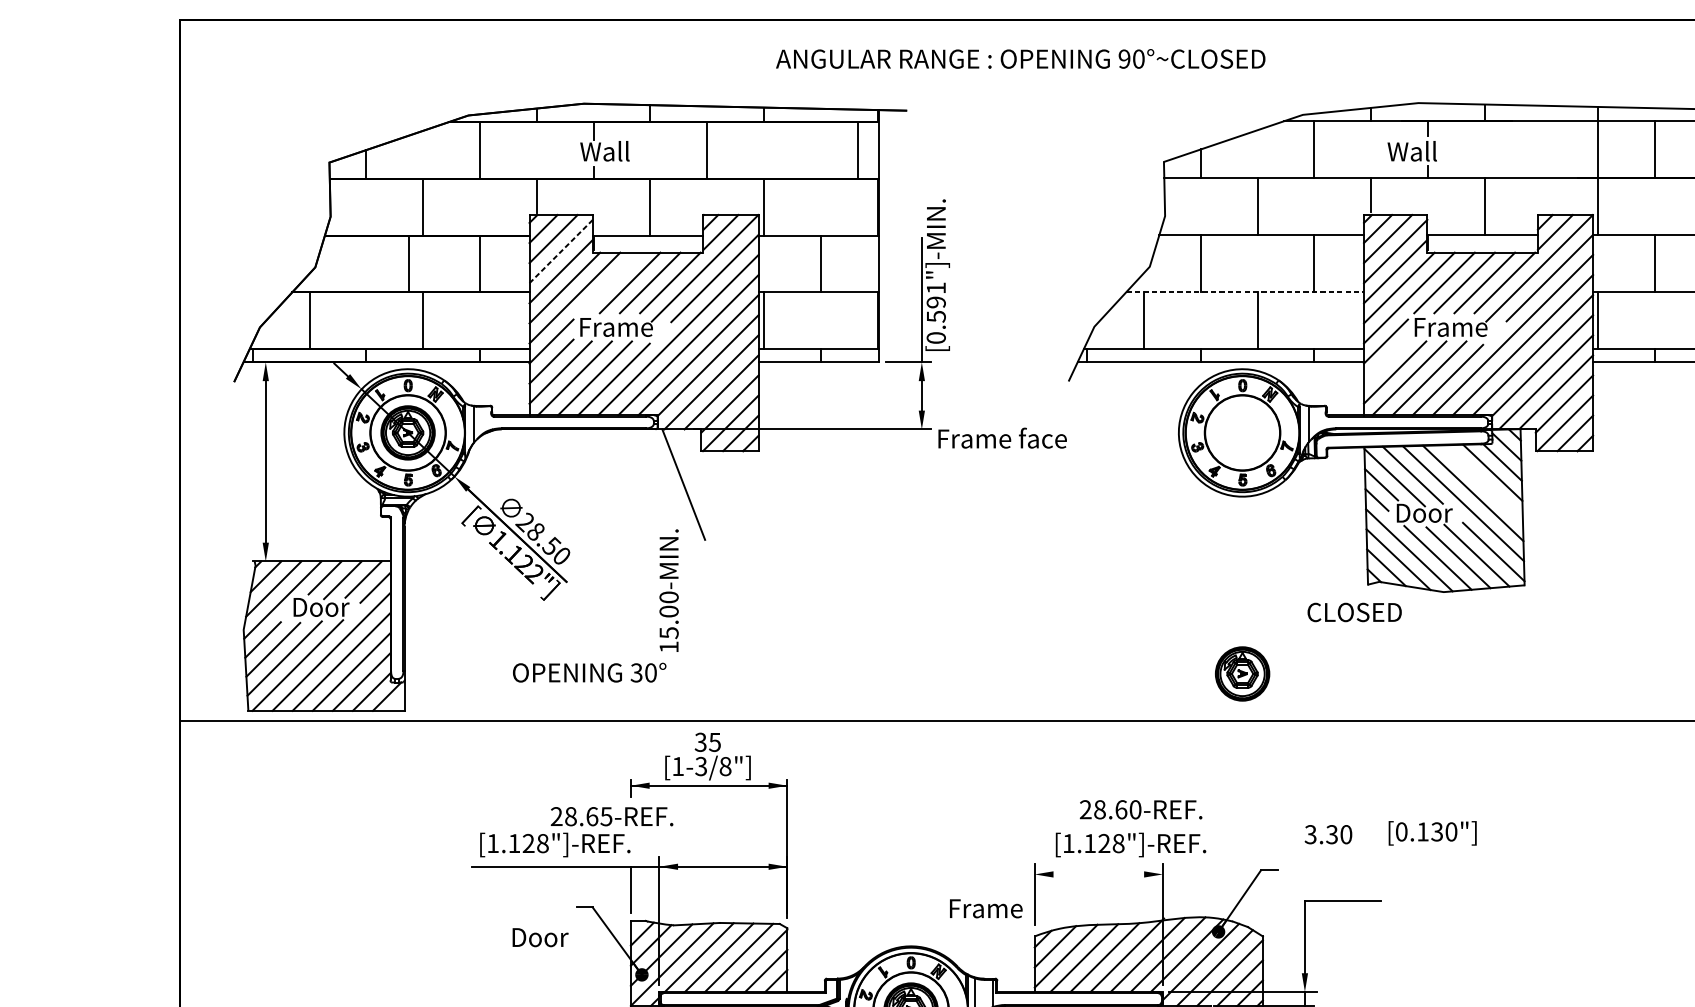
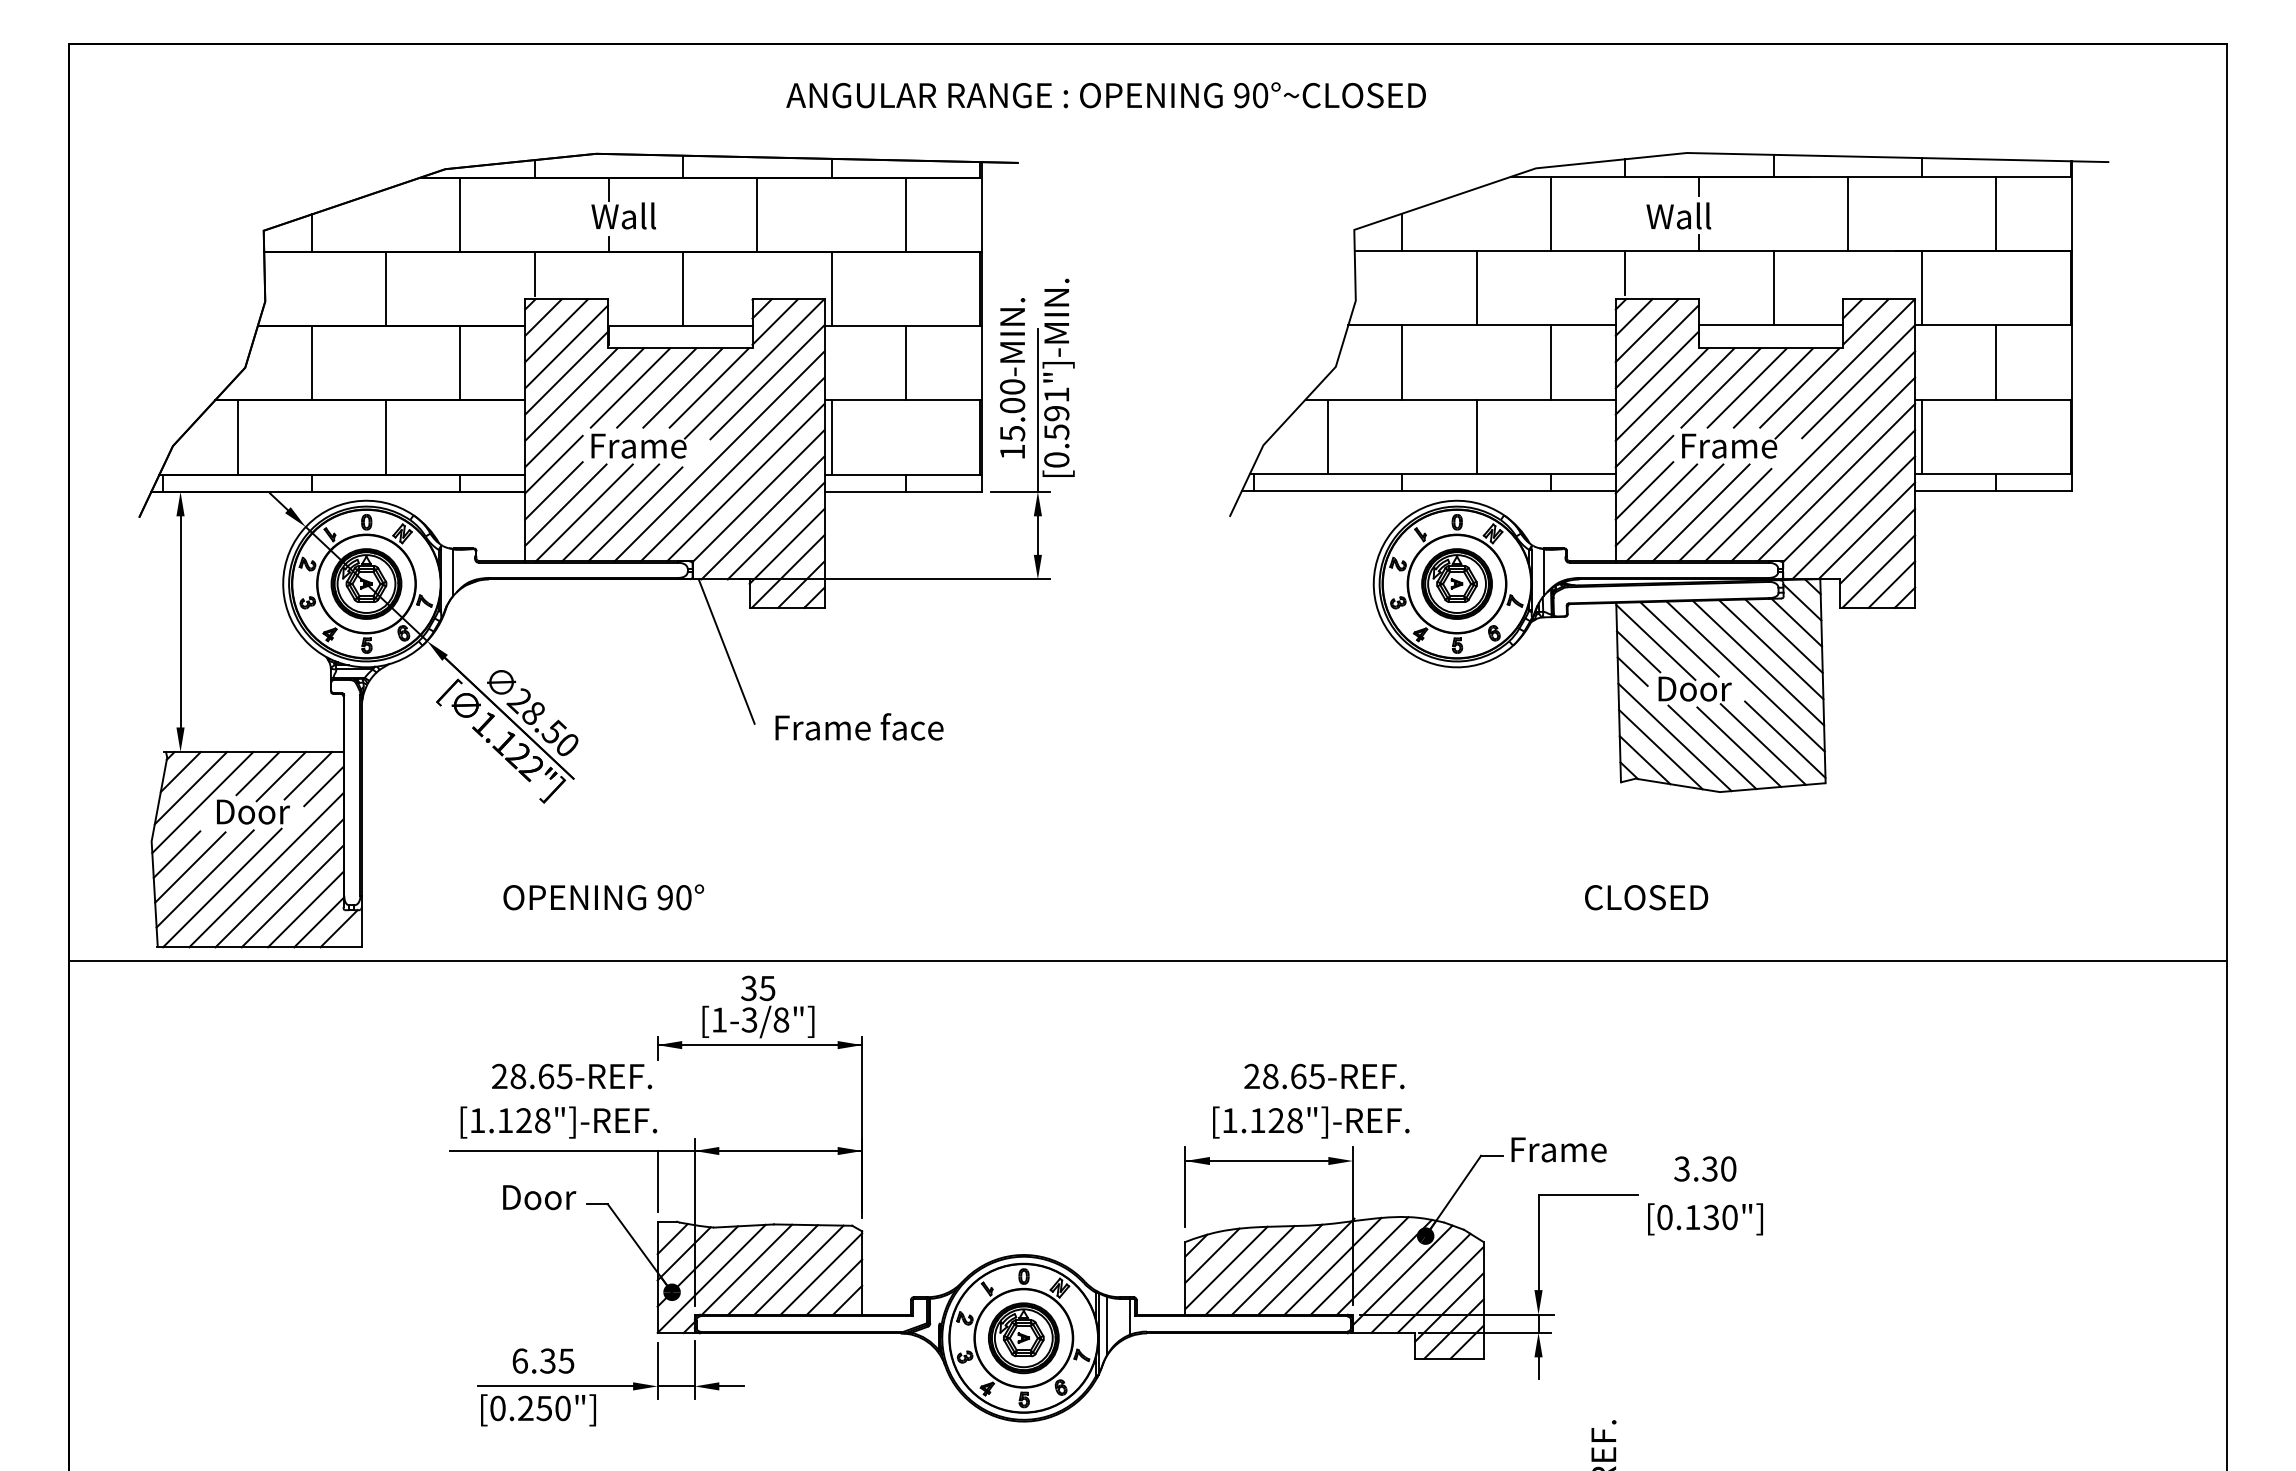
text: (1020, 59) -> (1105, 95), moved
line: (1597, 149) -> (1847, 213), moved
line: (858, 150) -> (905, 214), moved
line: (561, 251) -> (566, 346), dashed -> solid
line: (408, 264) -> (311, 363), moved
line: (610, 282) -> (630, 387), added
line: (1245, 291) -> (1461, 399), dashed -> solid
line: (1386, 361) -> (1644, 490), added
text: (1002, 437) -> (859, 726), moved
line: (1483, 483) -> (1771, 649), added
text: (669, 590) -> (1012, 378), moved
text: (1354, 612) -> (1646, 897), moved
text: (636, 672) -> (664, 897), 30° -> 90°
part: (1242, 673) -> (1456, 583), moved
text: (1135, 809) -> (1316, 1076), 28.60-REF. -> 28.65-REF.
text: (612, 816) -> (572, 1076), moved
text: (1432, 833) -> (1705, 1219), moved
text: (1328, 834) -> (1705, 1168), moved
line: (1089, 874) -> (1256, 1161), added
text: (985, 908) -> (1558, 1149), moved
text: (540, 937) -> (539, 1197), moved

